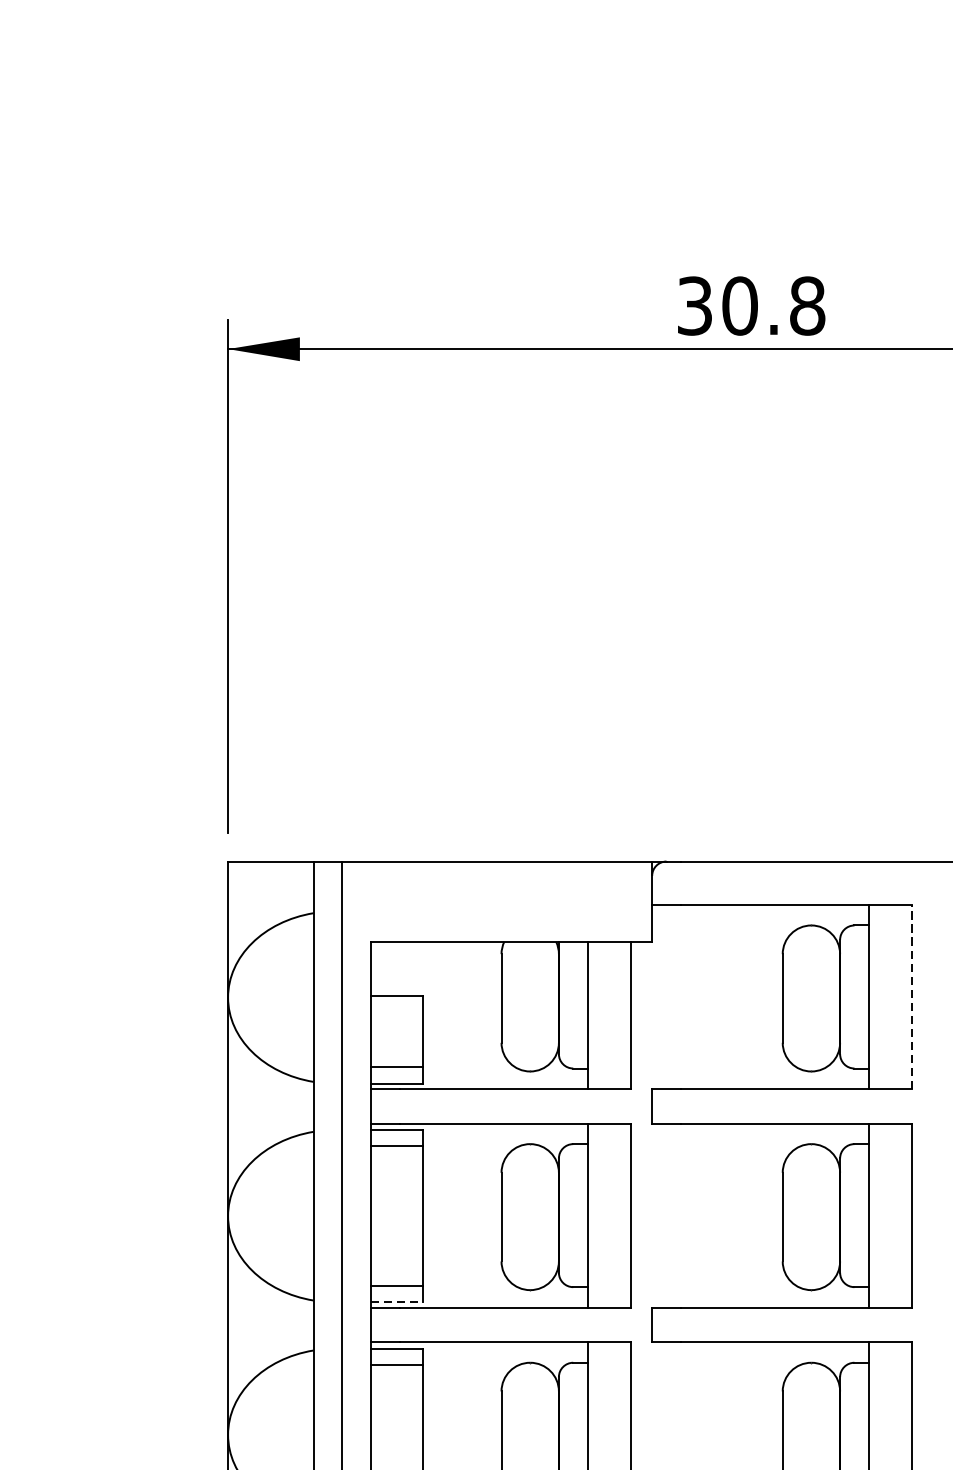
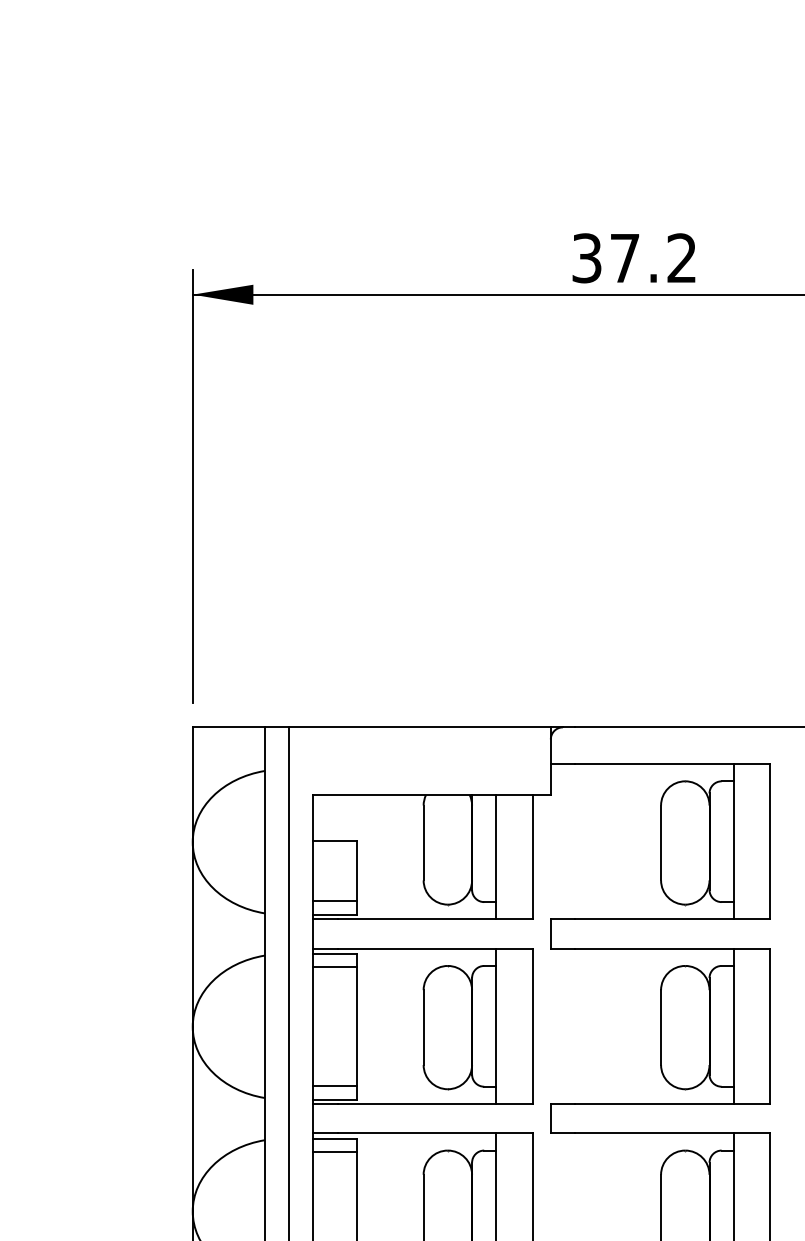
text: (773, 306) -> (653, 258), 30.8 -> 37.2
line: (912, 996) -> (770, 841), dashed -> solid
line: (397, 1302) -> (335, 1099), dashed -> solid

